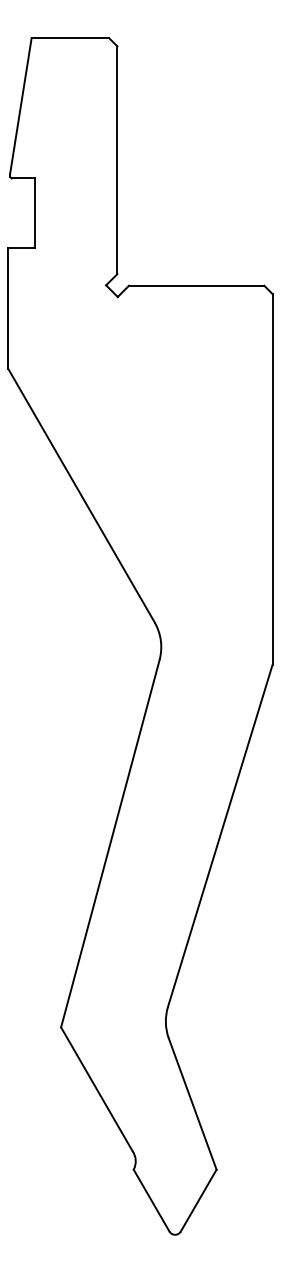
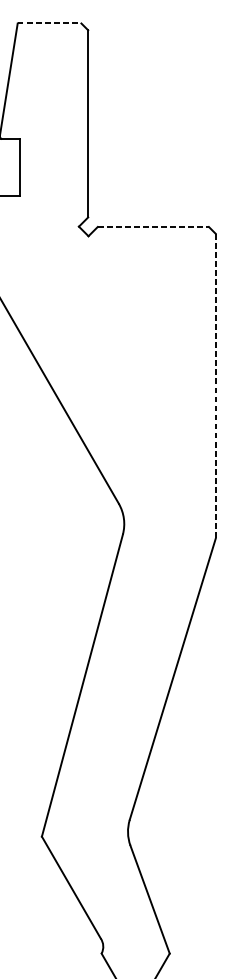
line: (70, 38) -> (49, 23), solid -> dashed
line: (196, 285) -> (153, 226), solid -> dashed
line: (272, 479) -> (215, 386), solid -> dashed

